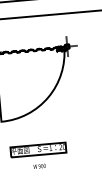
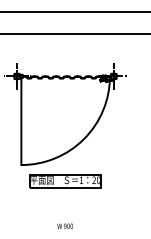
part: (38, 150) -> (65, 181), moved

